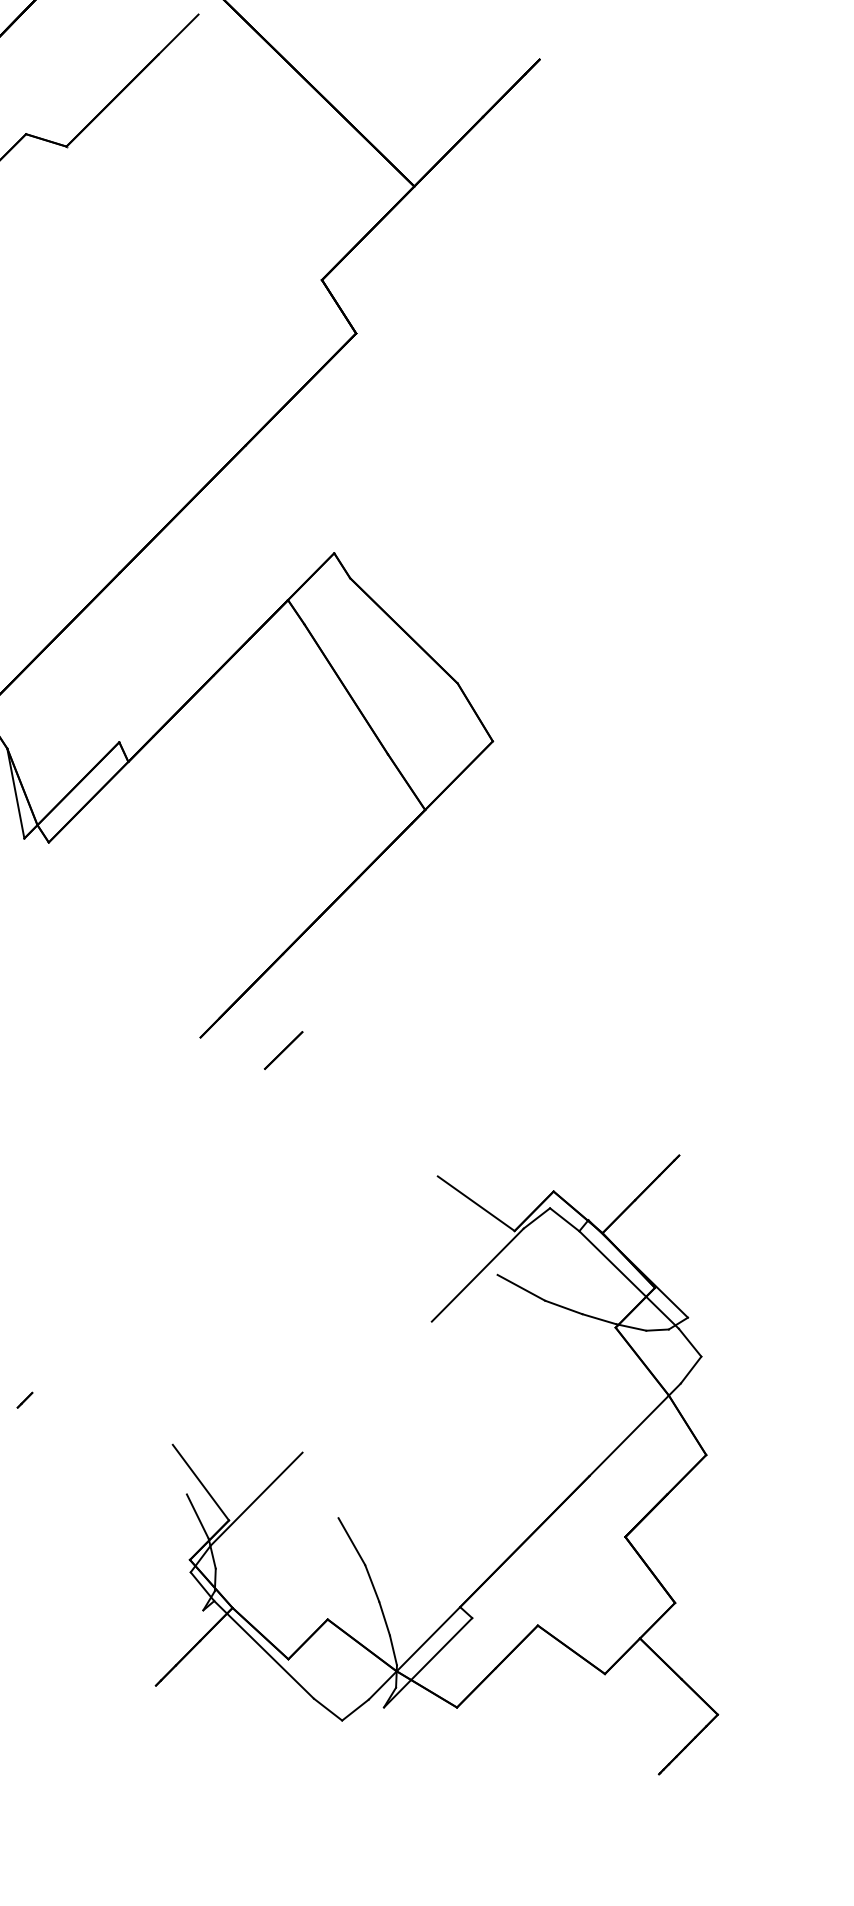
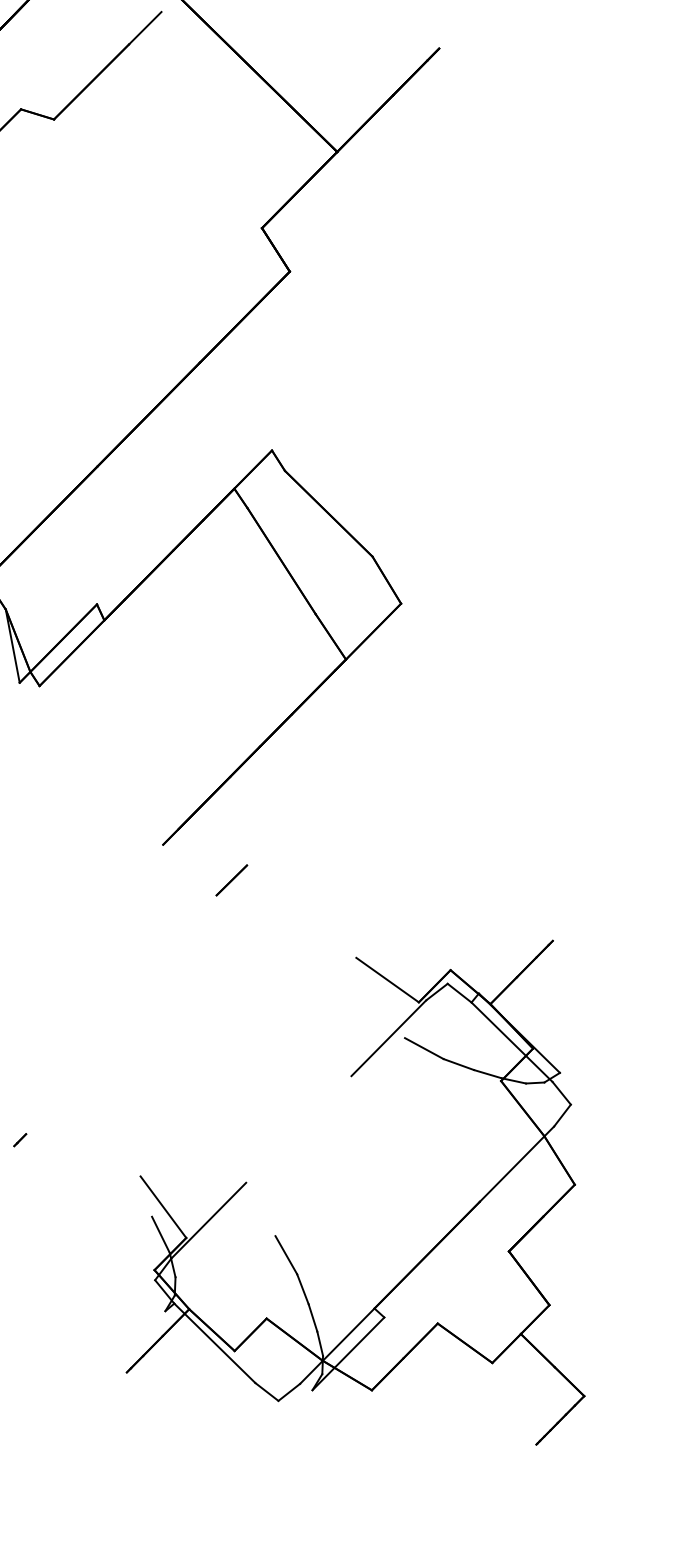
line: (283, 1050) -> (231, 880), moved

